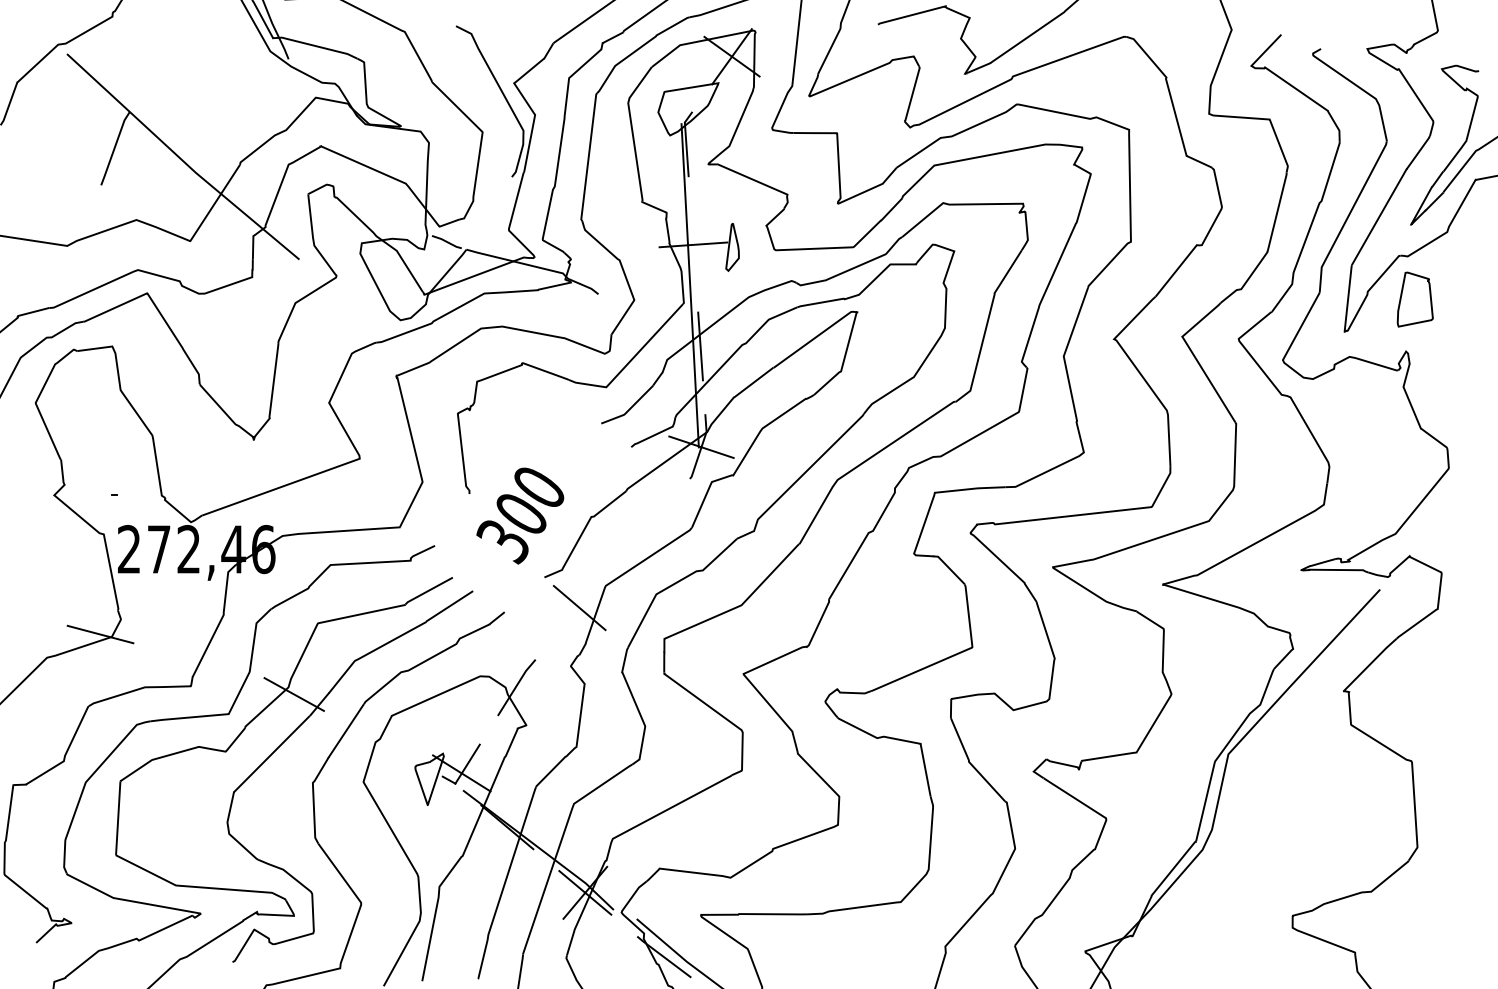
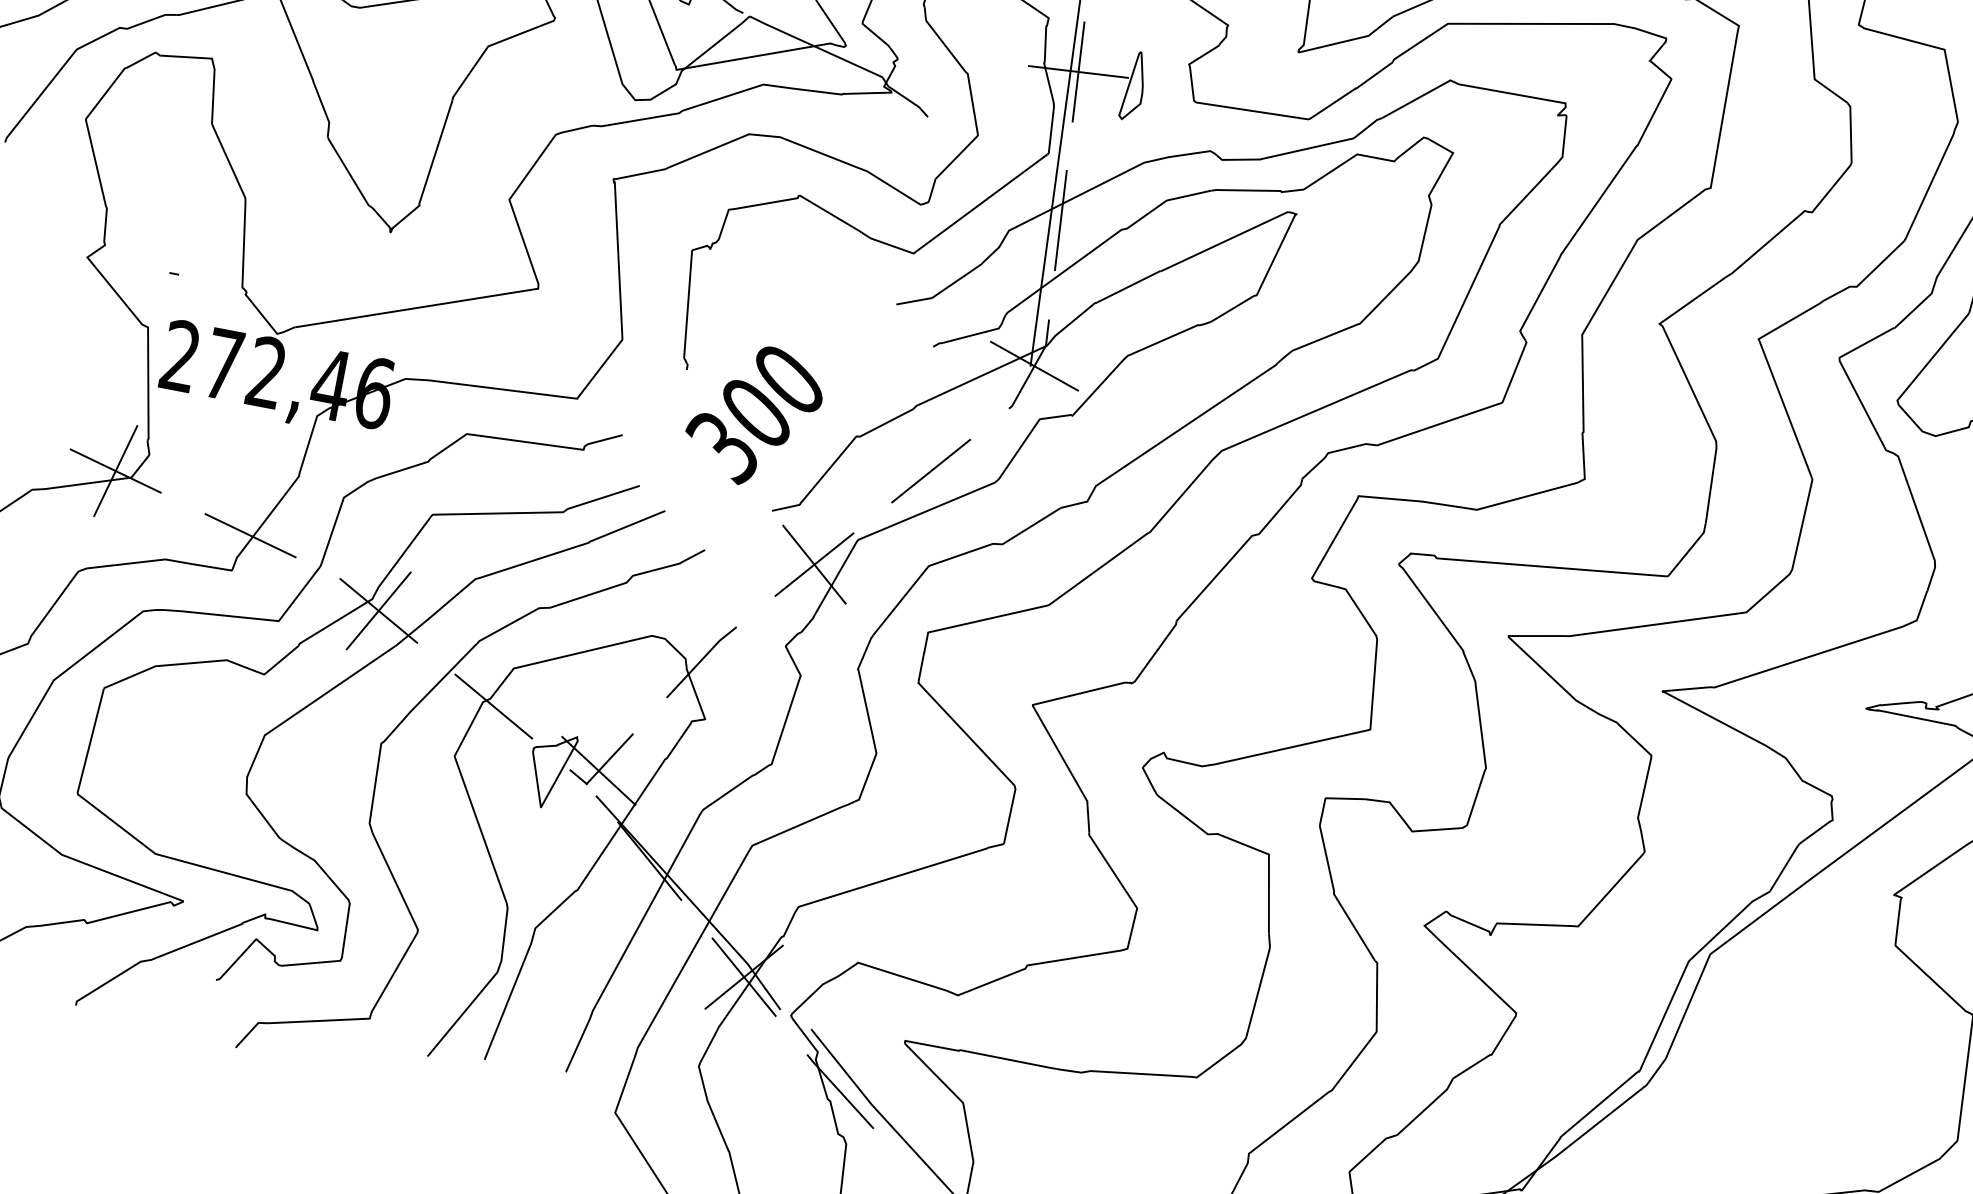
line: (693, 244) -> (1078, 71), added
line: (645, 530) -> (930, 470), added
line: (579, 607) -> (814, 563), added
line: (100, 634) -> (115, 470), added
line: (198, 660) -> (249, 535), added
line: (293, 694) -> (377, 610), added
line: (383, 743) -> (494, 706), added

